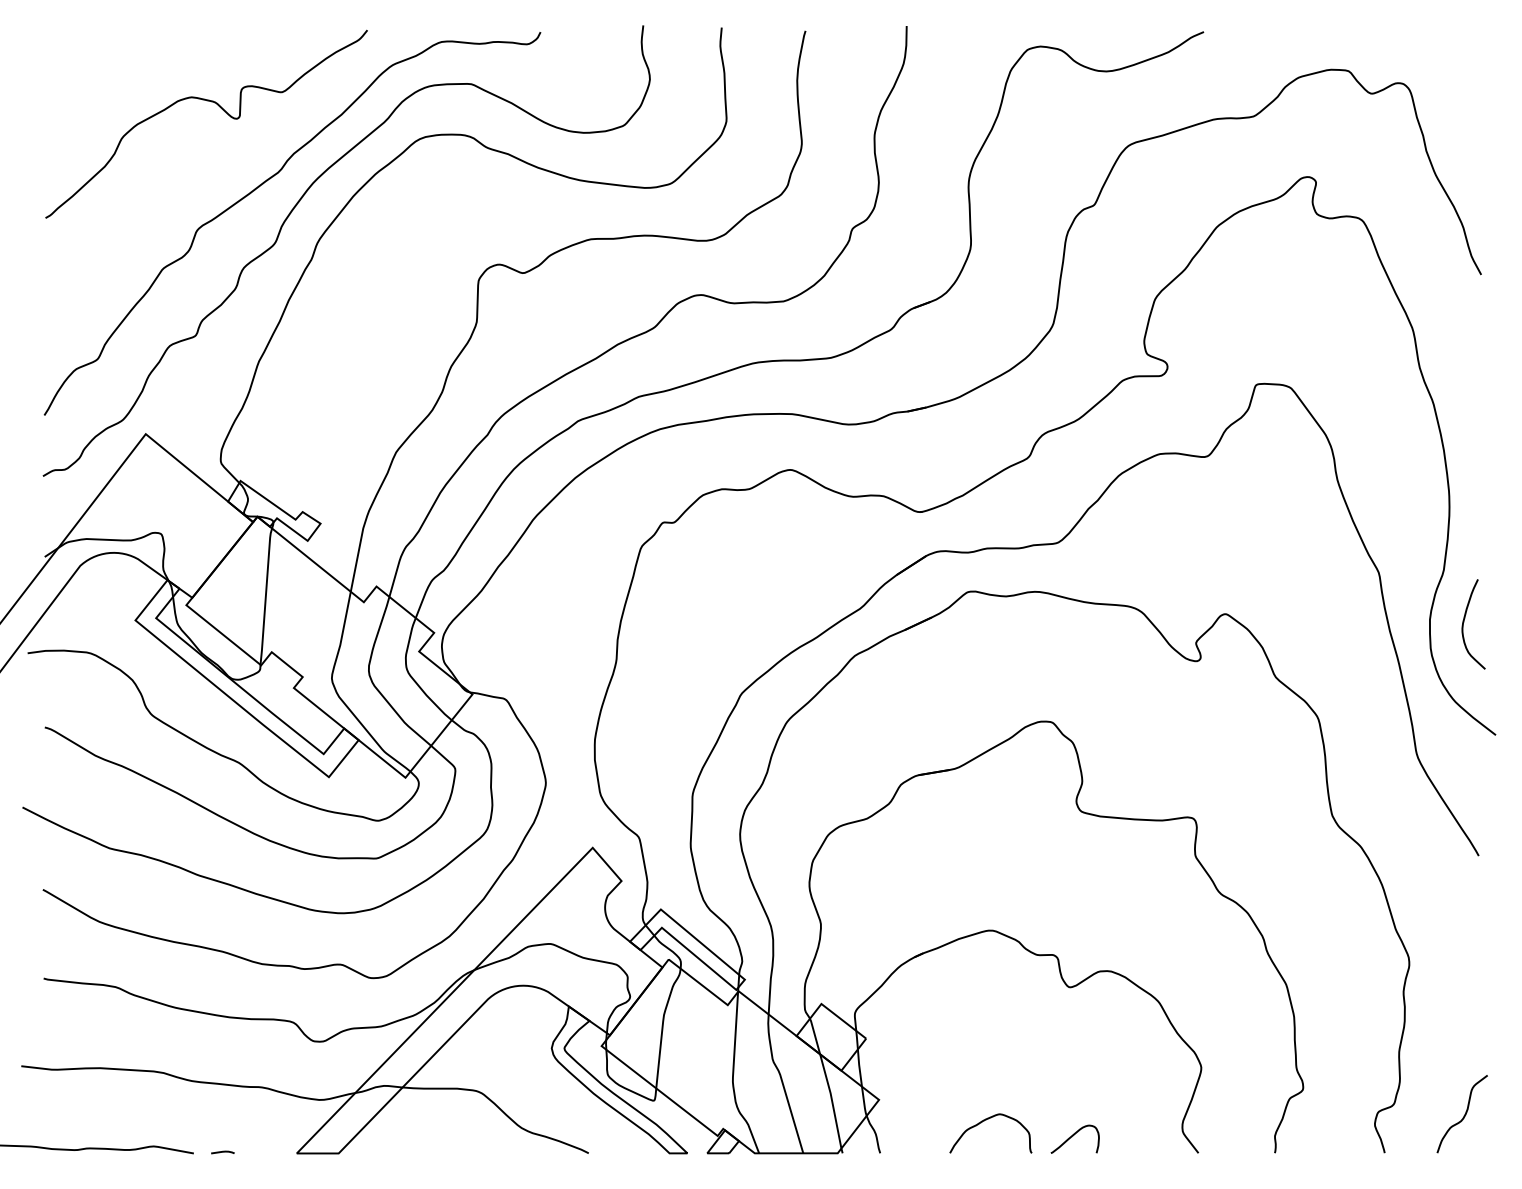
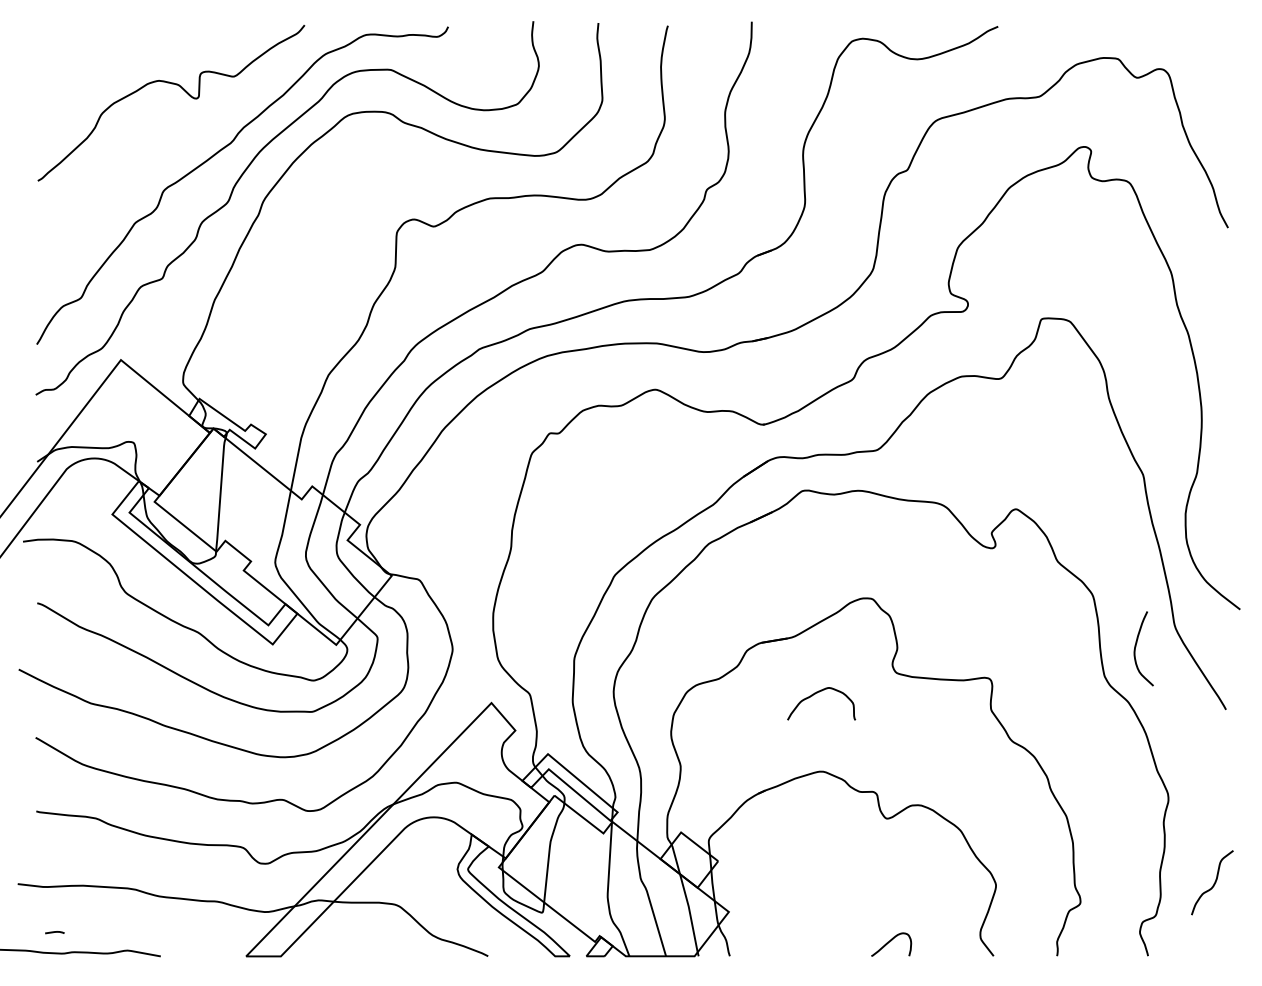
curve: (1464, 622) -> (1136, 647), moved
curve: (1463, 1114) -> (1213, 883), moved
curve: (985, 1121) -> (817, 693), moved
line: (222, 1152) -> (54, 932), moved

